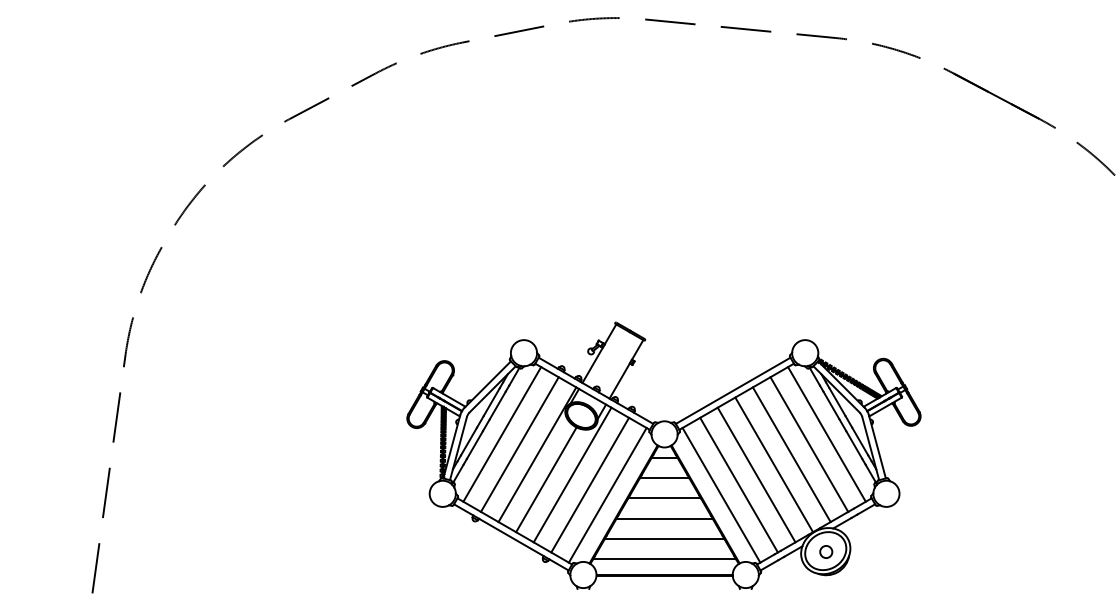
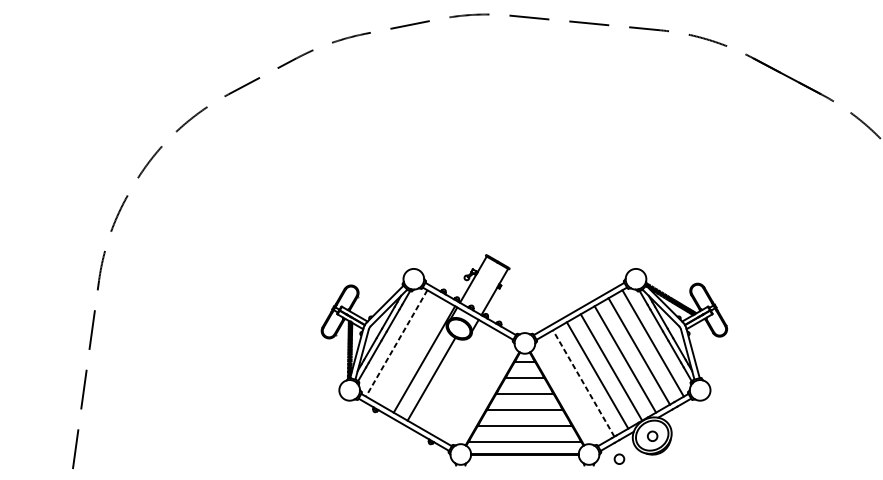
line: (502, 434) -> (396, 343), solid -> dashed
line: (519, 444) -> (410, 351), removed
line: (572, 474) -> (452, 375), removed
line: (590, 484) -> (466, 382), removed
line: (739, 485) -> (584, 383), solid -> dashed
line: (607, 495) -> (479, 391), removed
line: (721, 495) -> (569, 391), removed
circle: (784, 580) -> (619, 458), added

